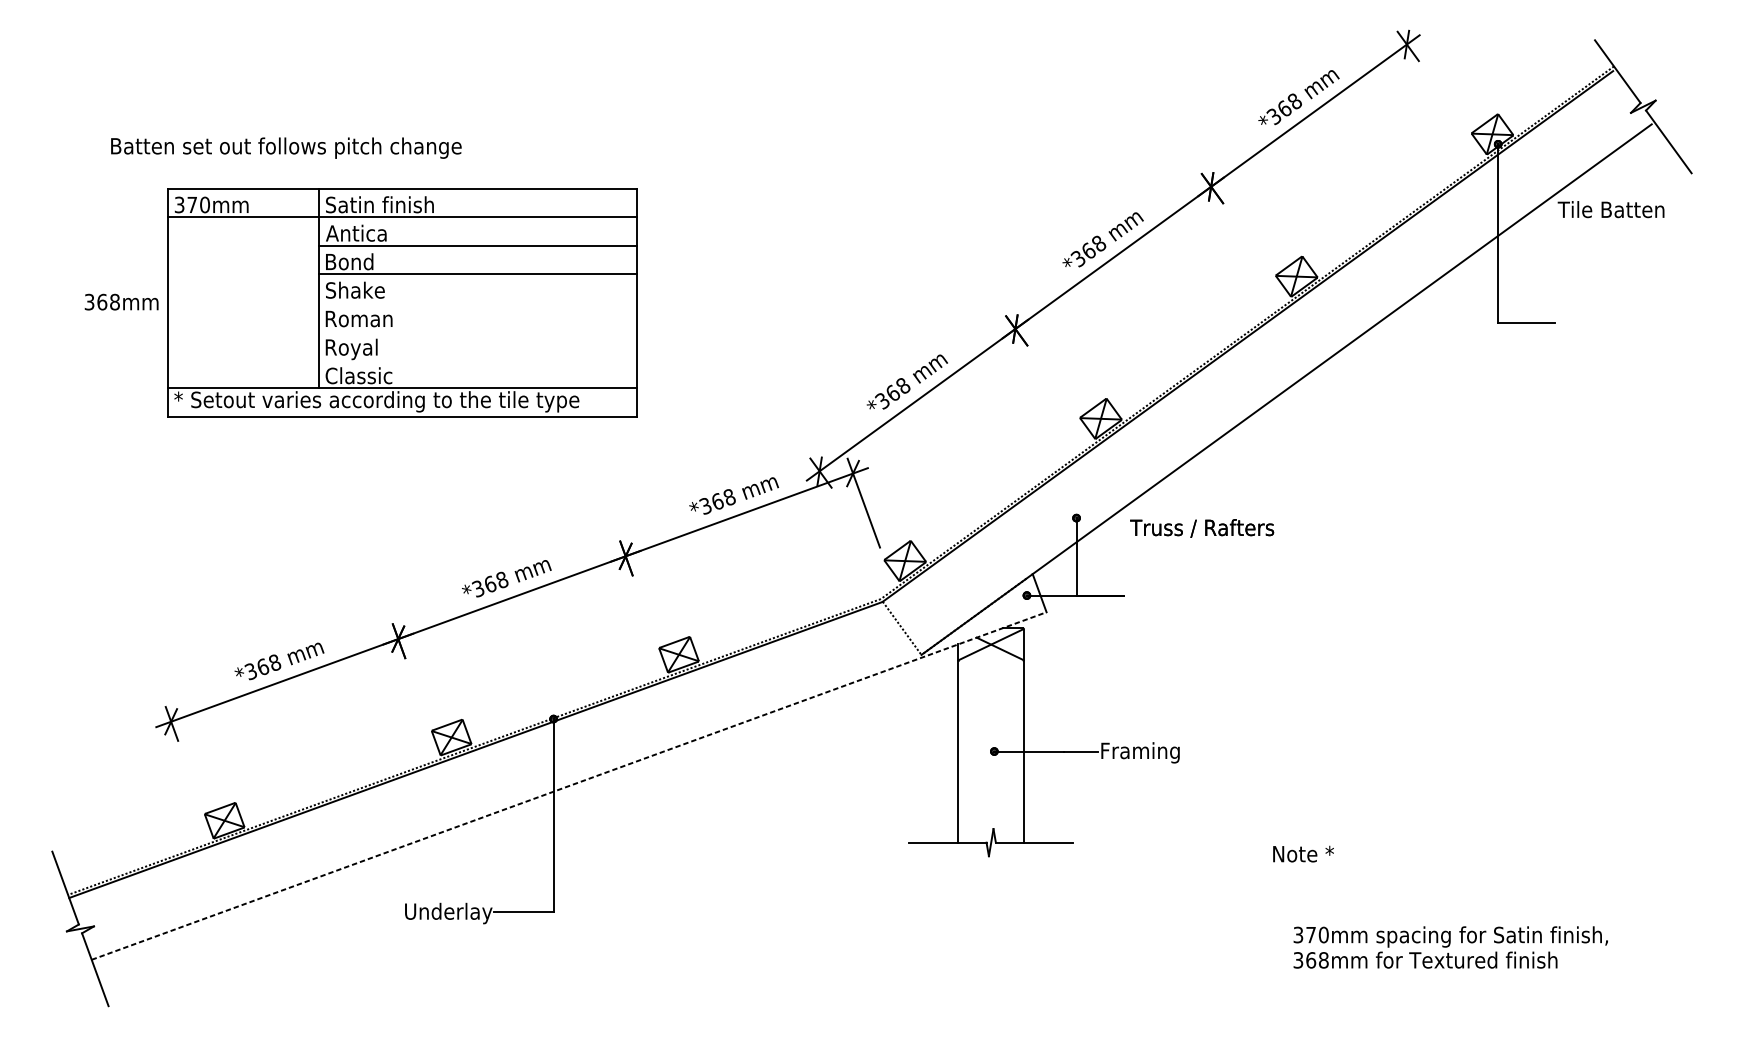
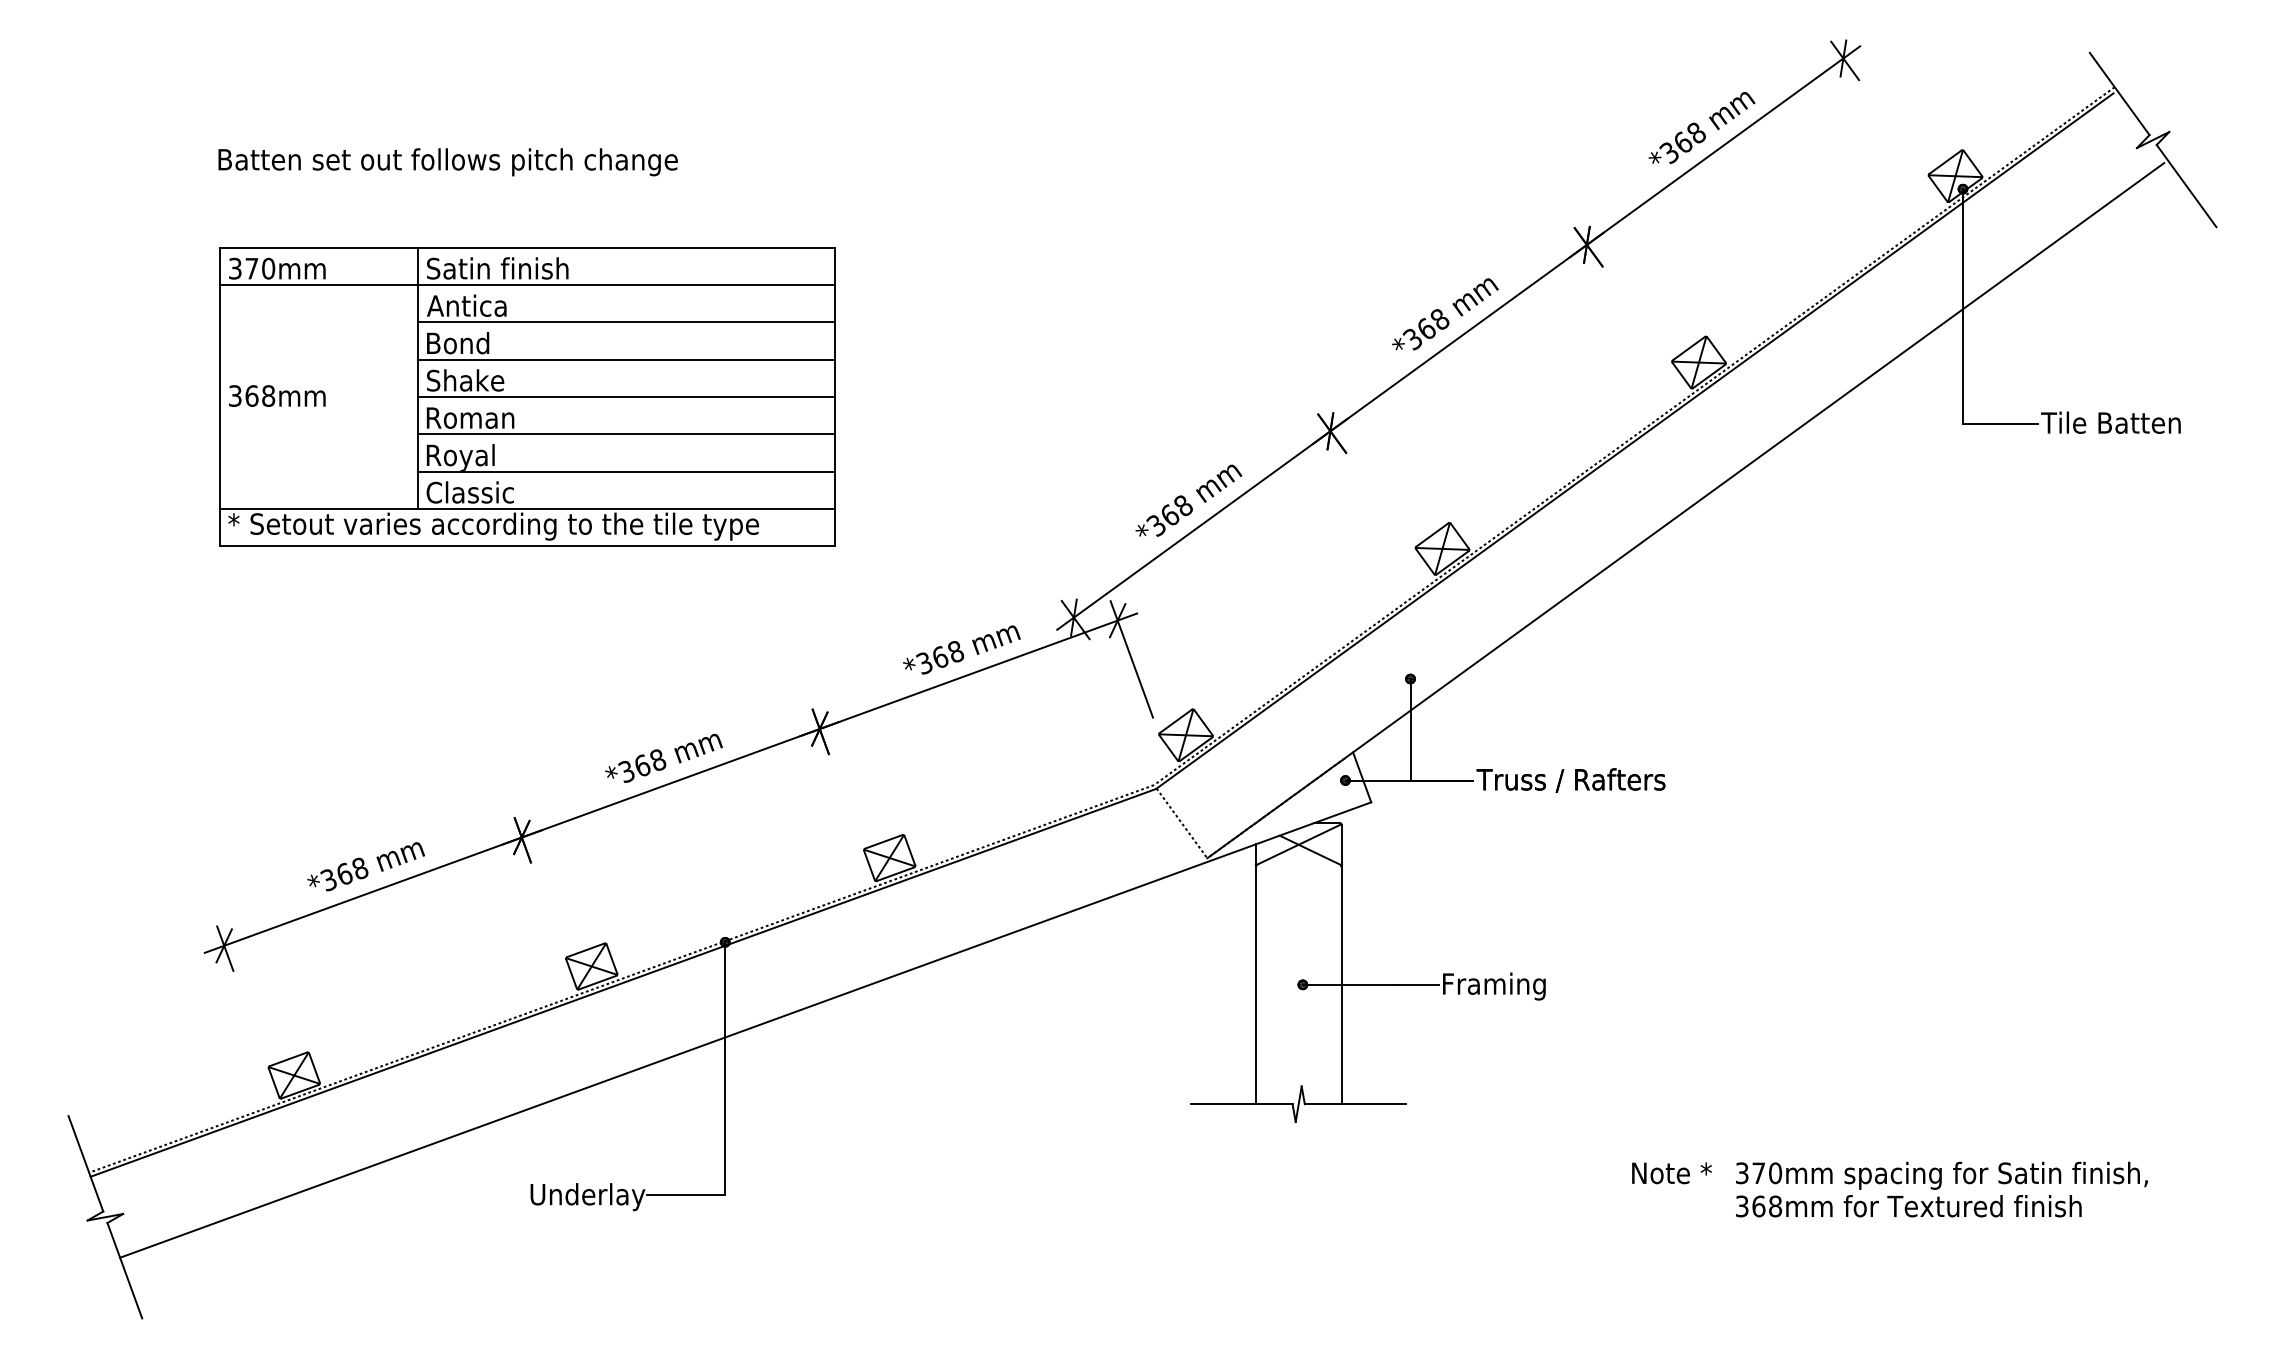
text: (285, 148) -> (447, 162), moved
text: (1610, 209) -> (2110, 422), moved
text: (121, 301) -> (277, 395), moved
line: (478, 302) -> (626, 396), added
line: (478, 331) -> (626, 434), added
line: (478, 359) -> (626, 471), added
text: (1201, 528) -> (1570, 780), moved
line: (569, 786) -> (745, 1030), dashed -> solid
text: (1303, 854) -> (1671, 1173), moved
text: (1450, 947) -> (1941, 1189), moved

